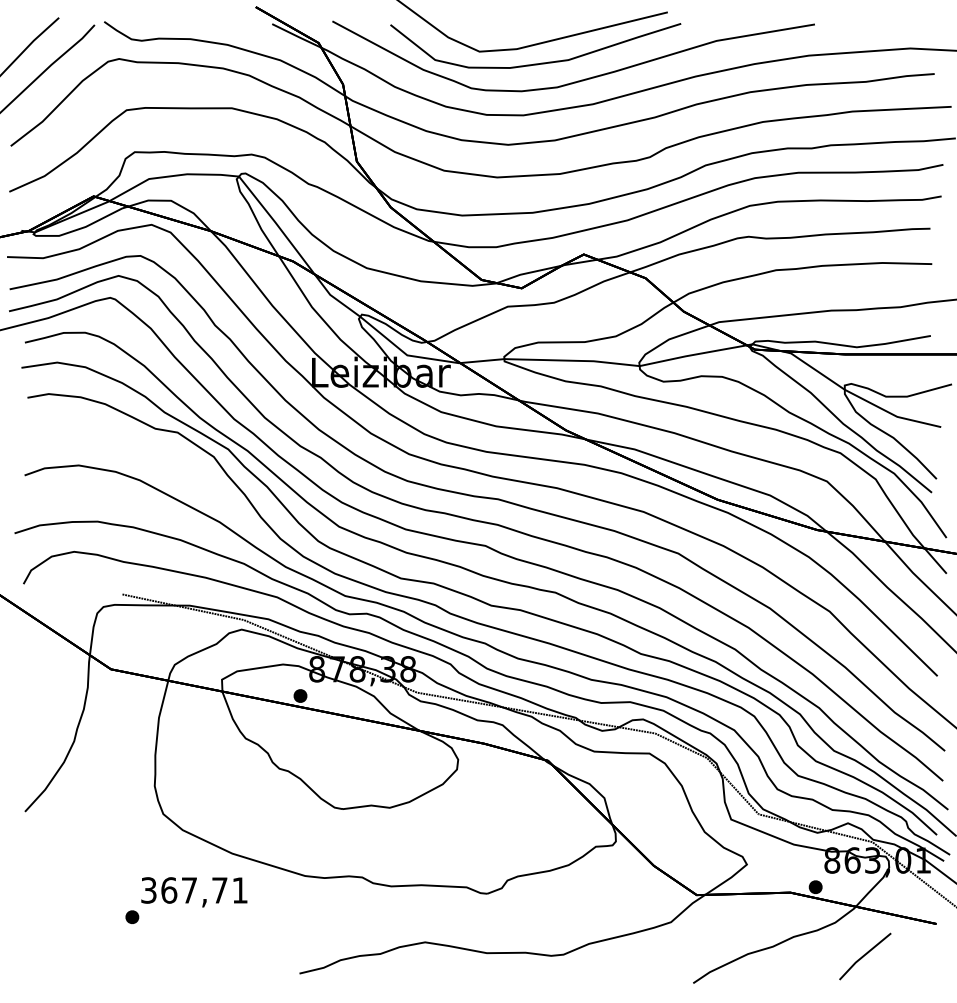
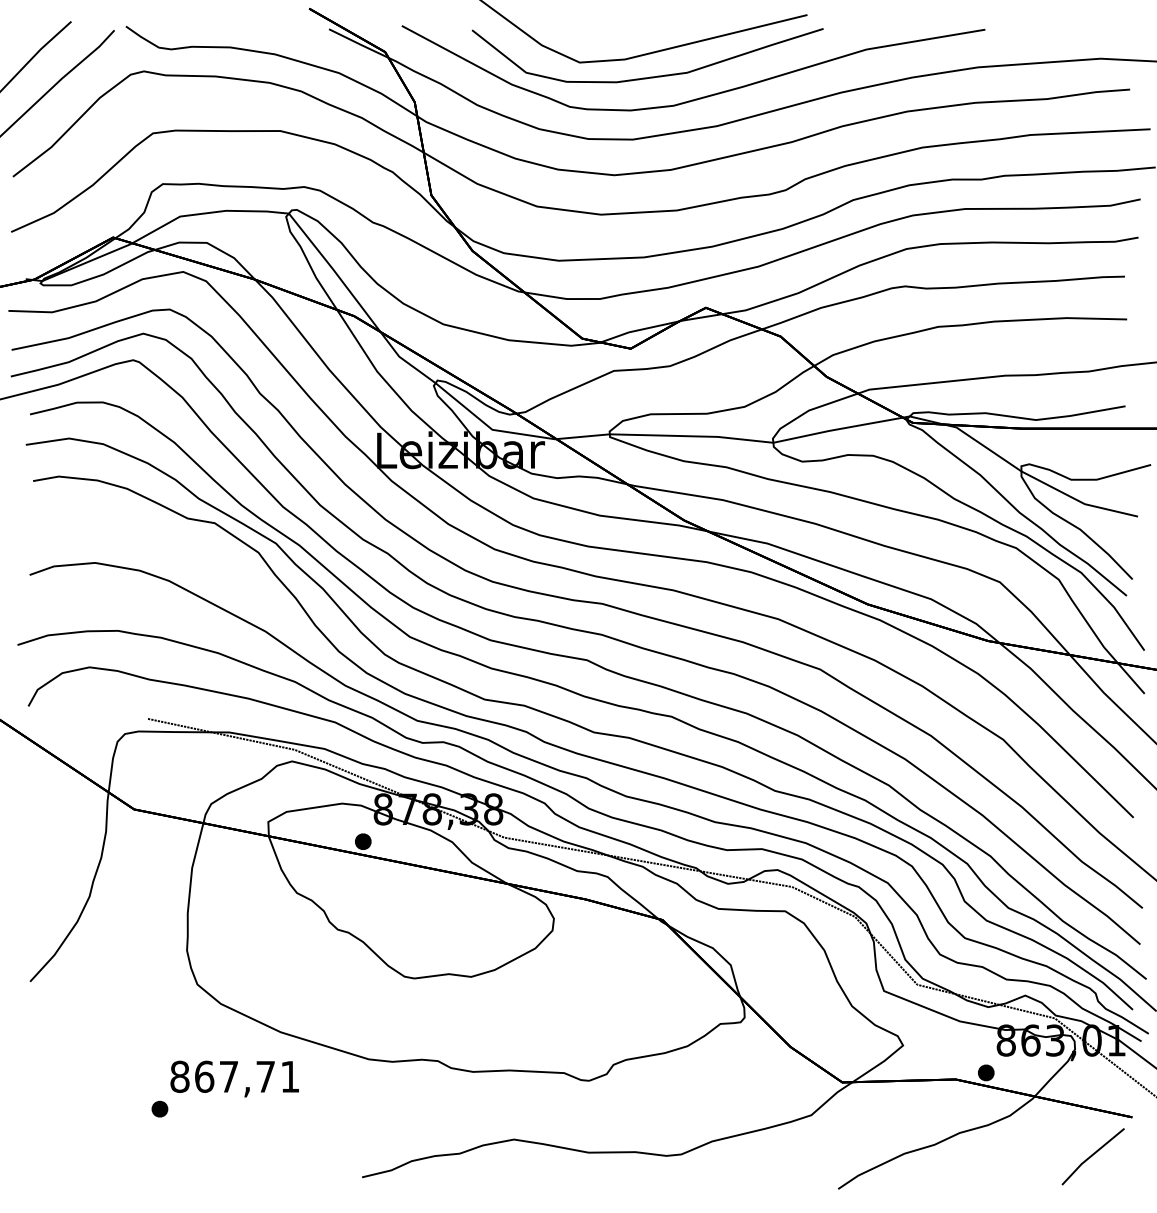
text: (148, 890) -> (179, 1076), 367,71 -> 867,71
line: (864, 956) -> (1092, 1156), moved

